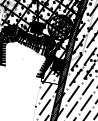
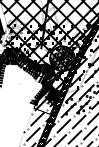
fill: (36, 27) -> (38, 54), removed

